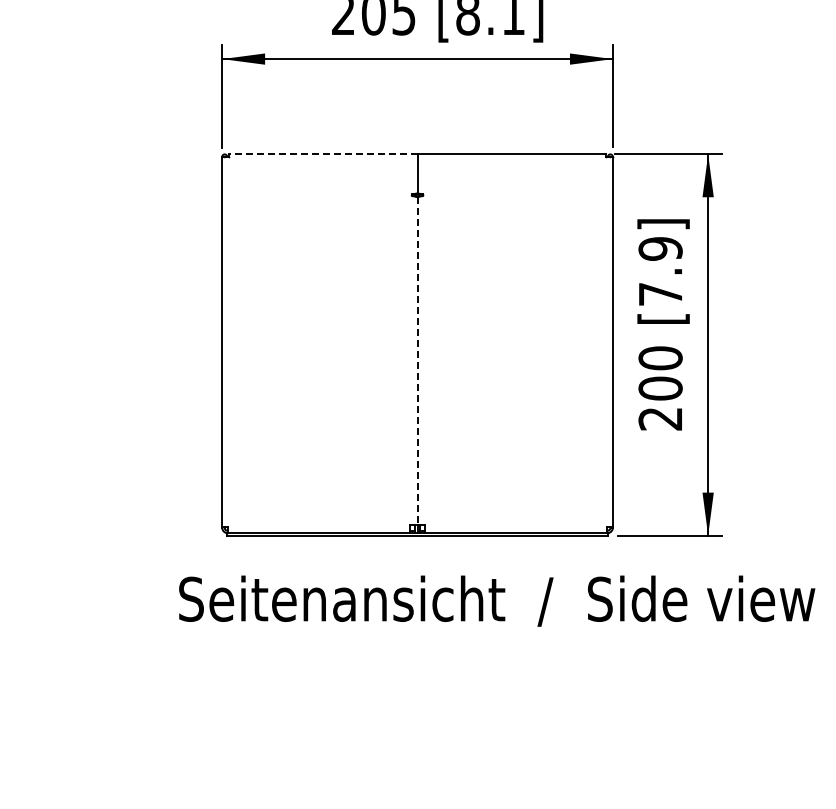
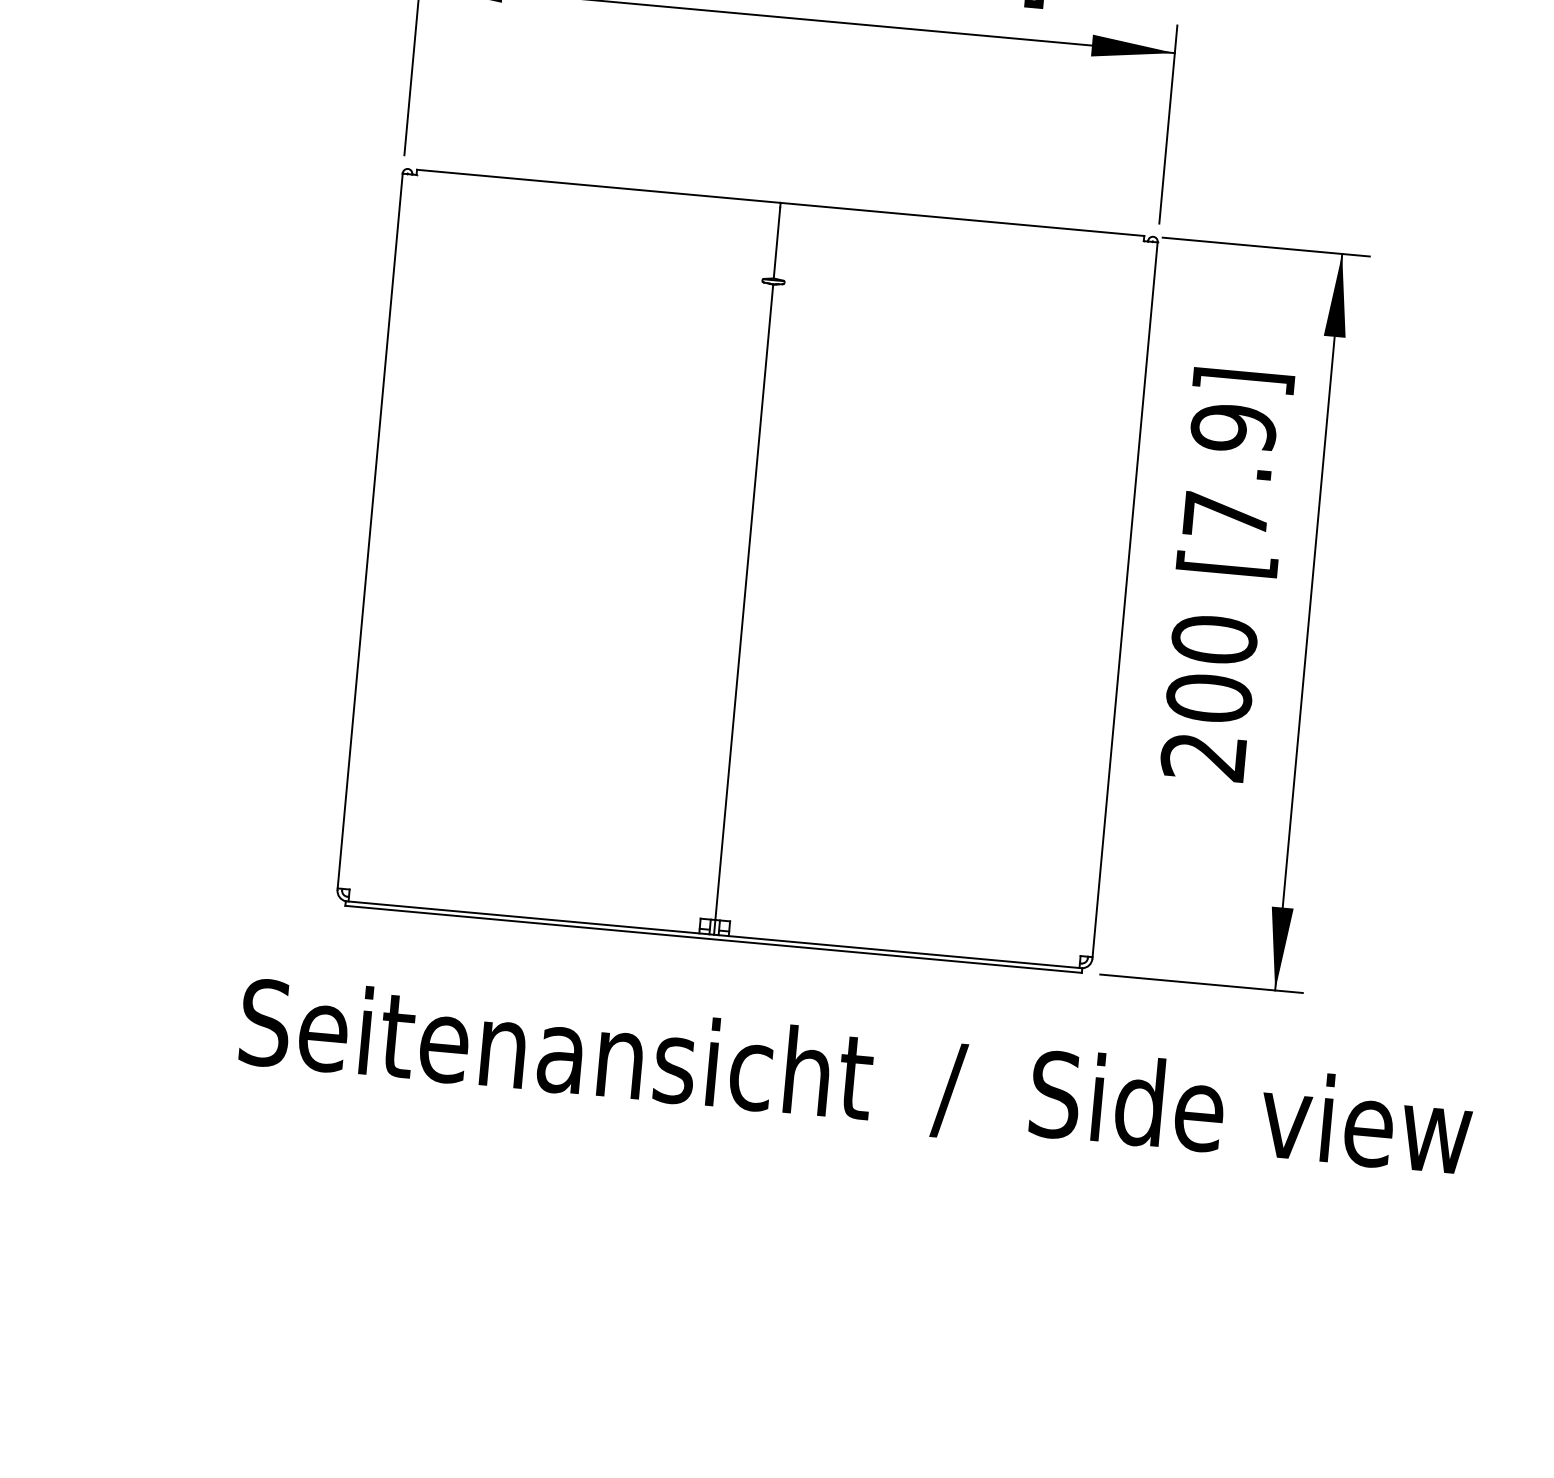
line: (322, 154) -> (596, 186), dashed -> solid
line: (417, 361) -> (744, 603), dashed -> solid

